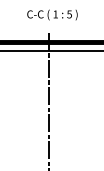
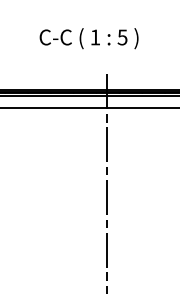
text: (52, 14) -> (89, 37), moved

